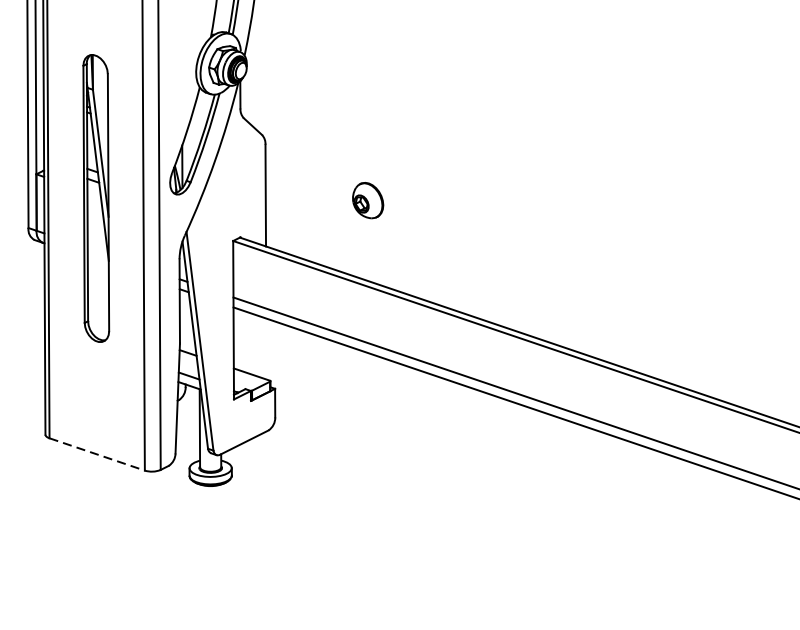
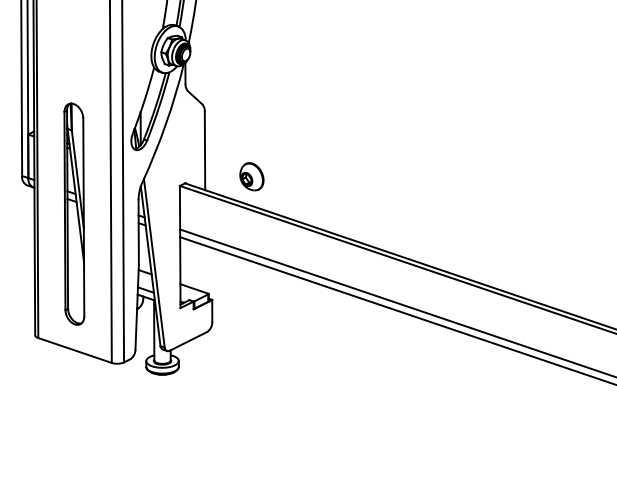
part: (96, 197) -> (74, 213), moved
part: (367, 200) -> (251, 176), moved
line: (97, 454) -> (75, 350), dashed -> solid

